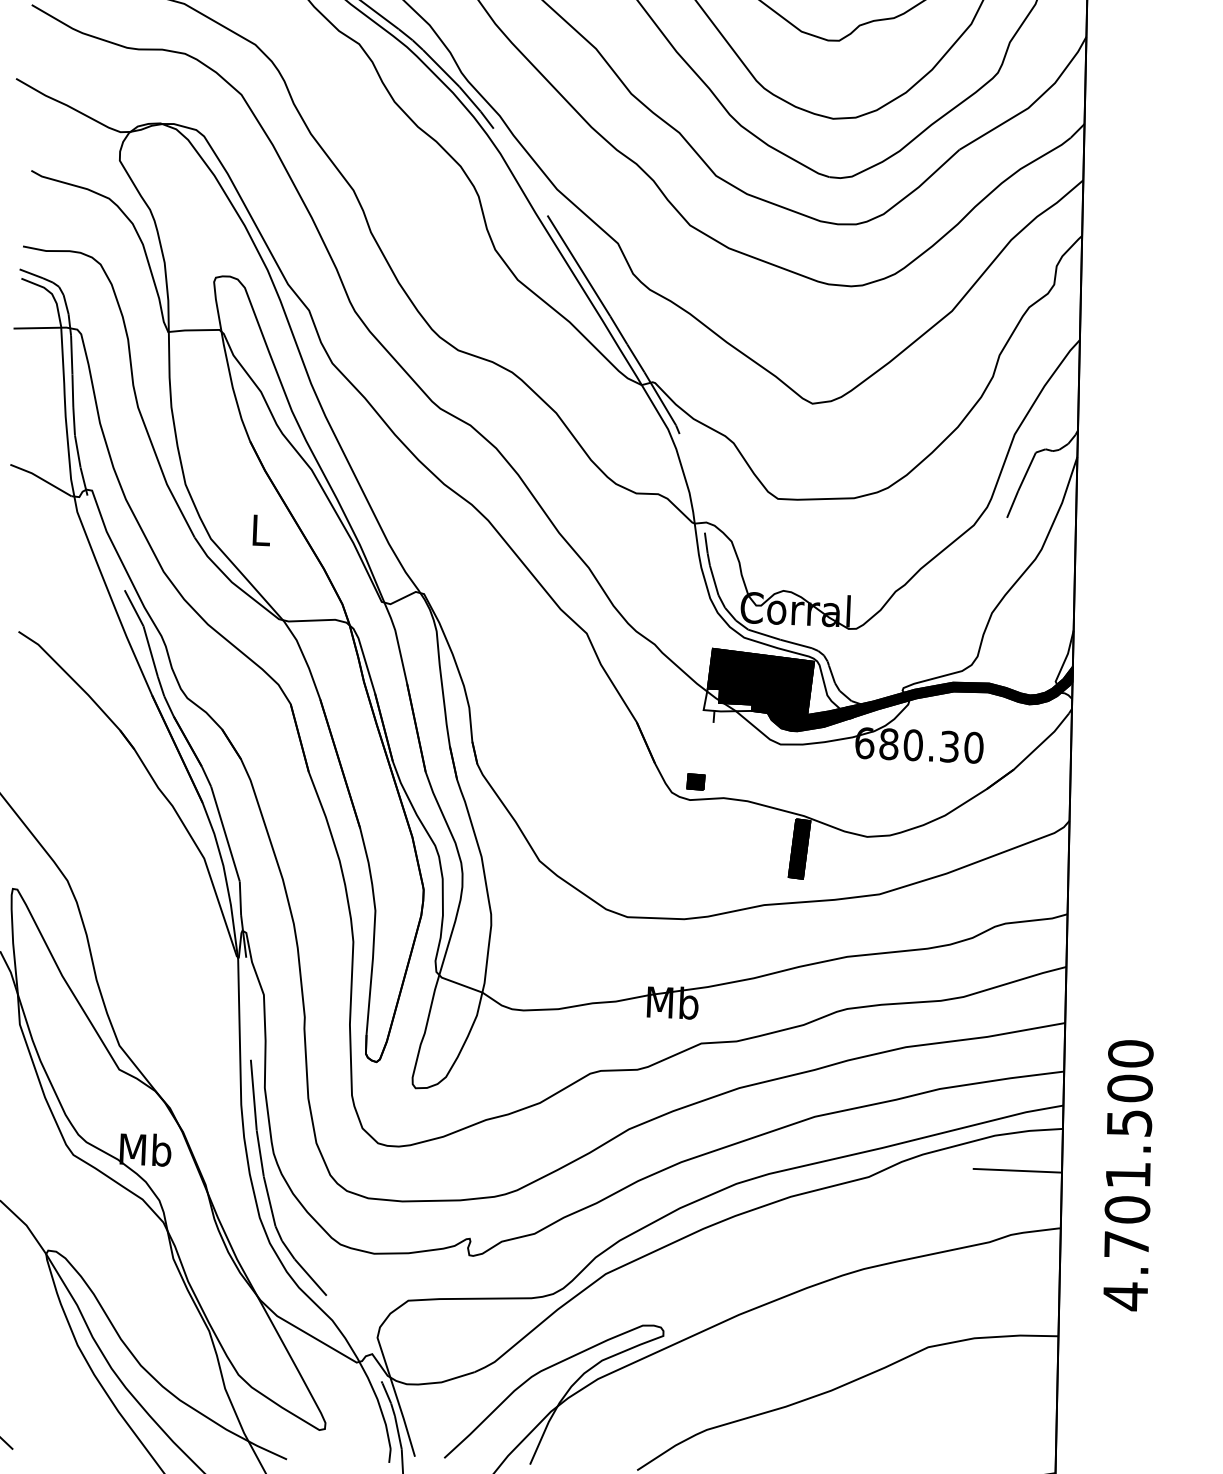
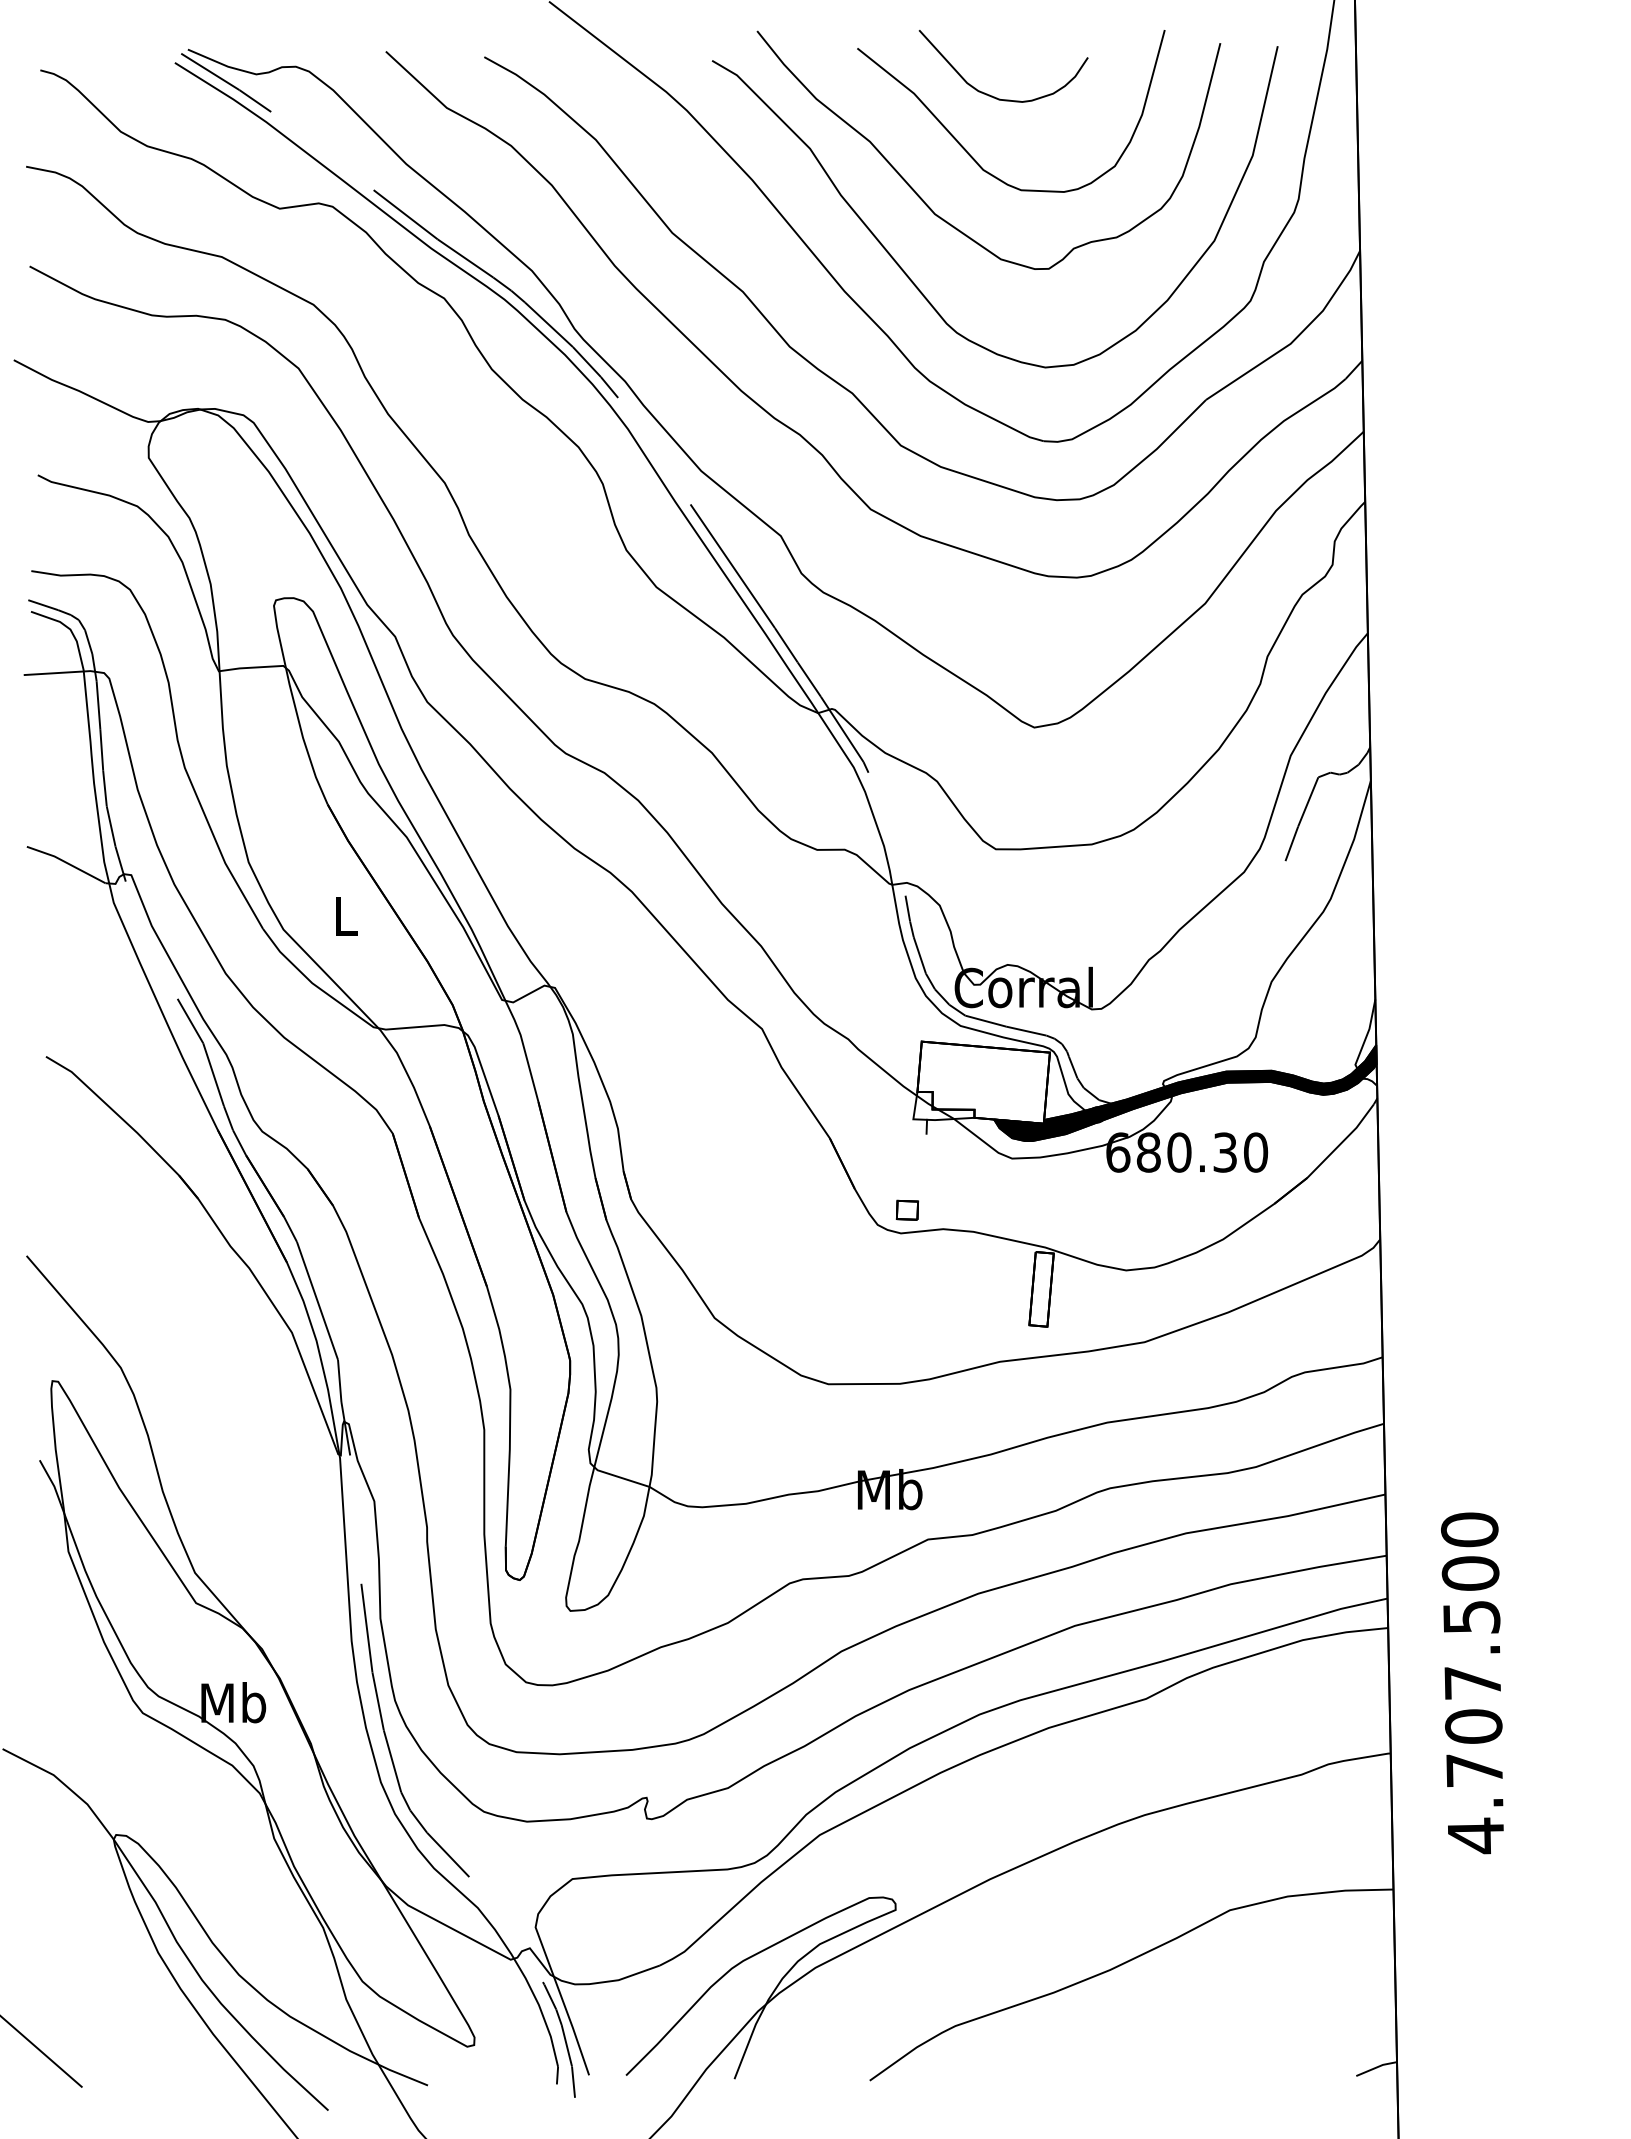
fill: (760, 683) -> (983, 1082), removed
fill: (696, 781) -> (907, 1209), removed
fill: (799, 849) -> (1041, 1289), removed
line: (1017, 1171) -> (1333, 1683), removed
text: (1127, 1174) -> (1472, 1682), 4.701.500 -> 4.707.500

